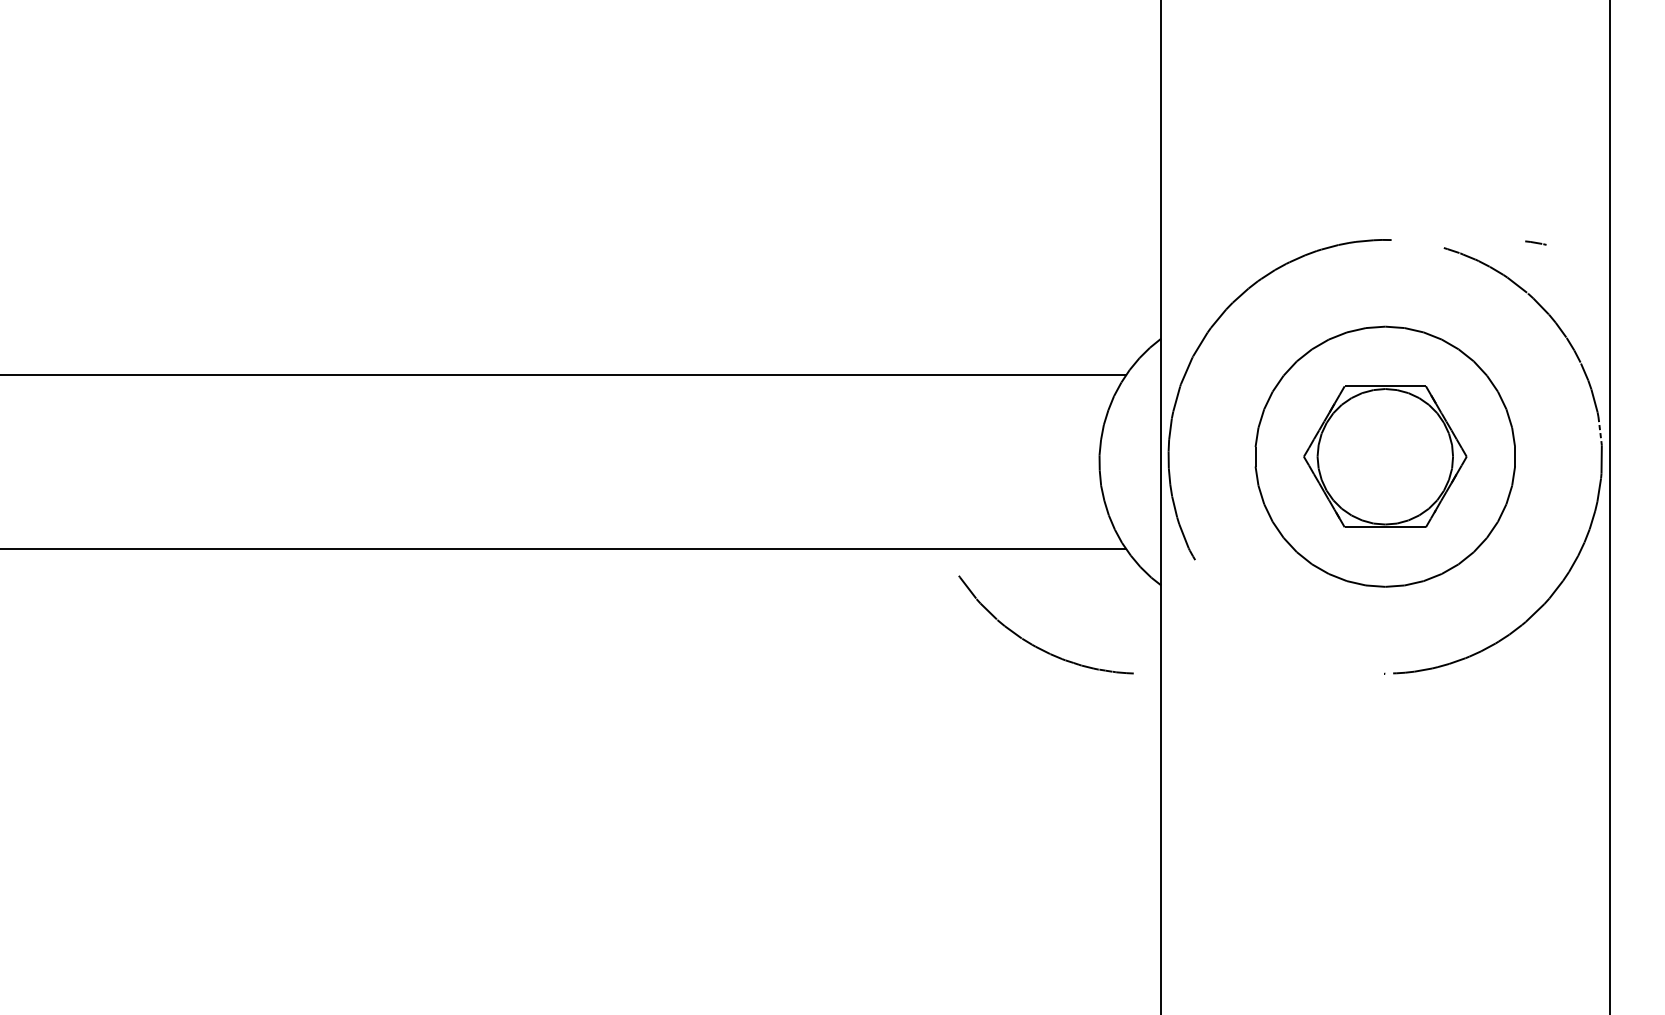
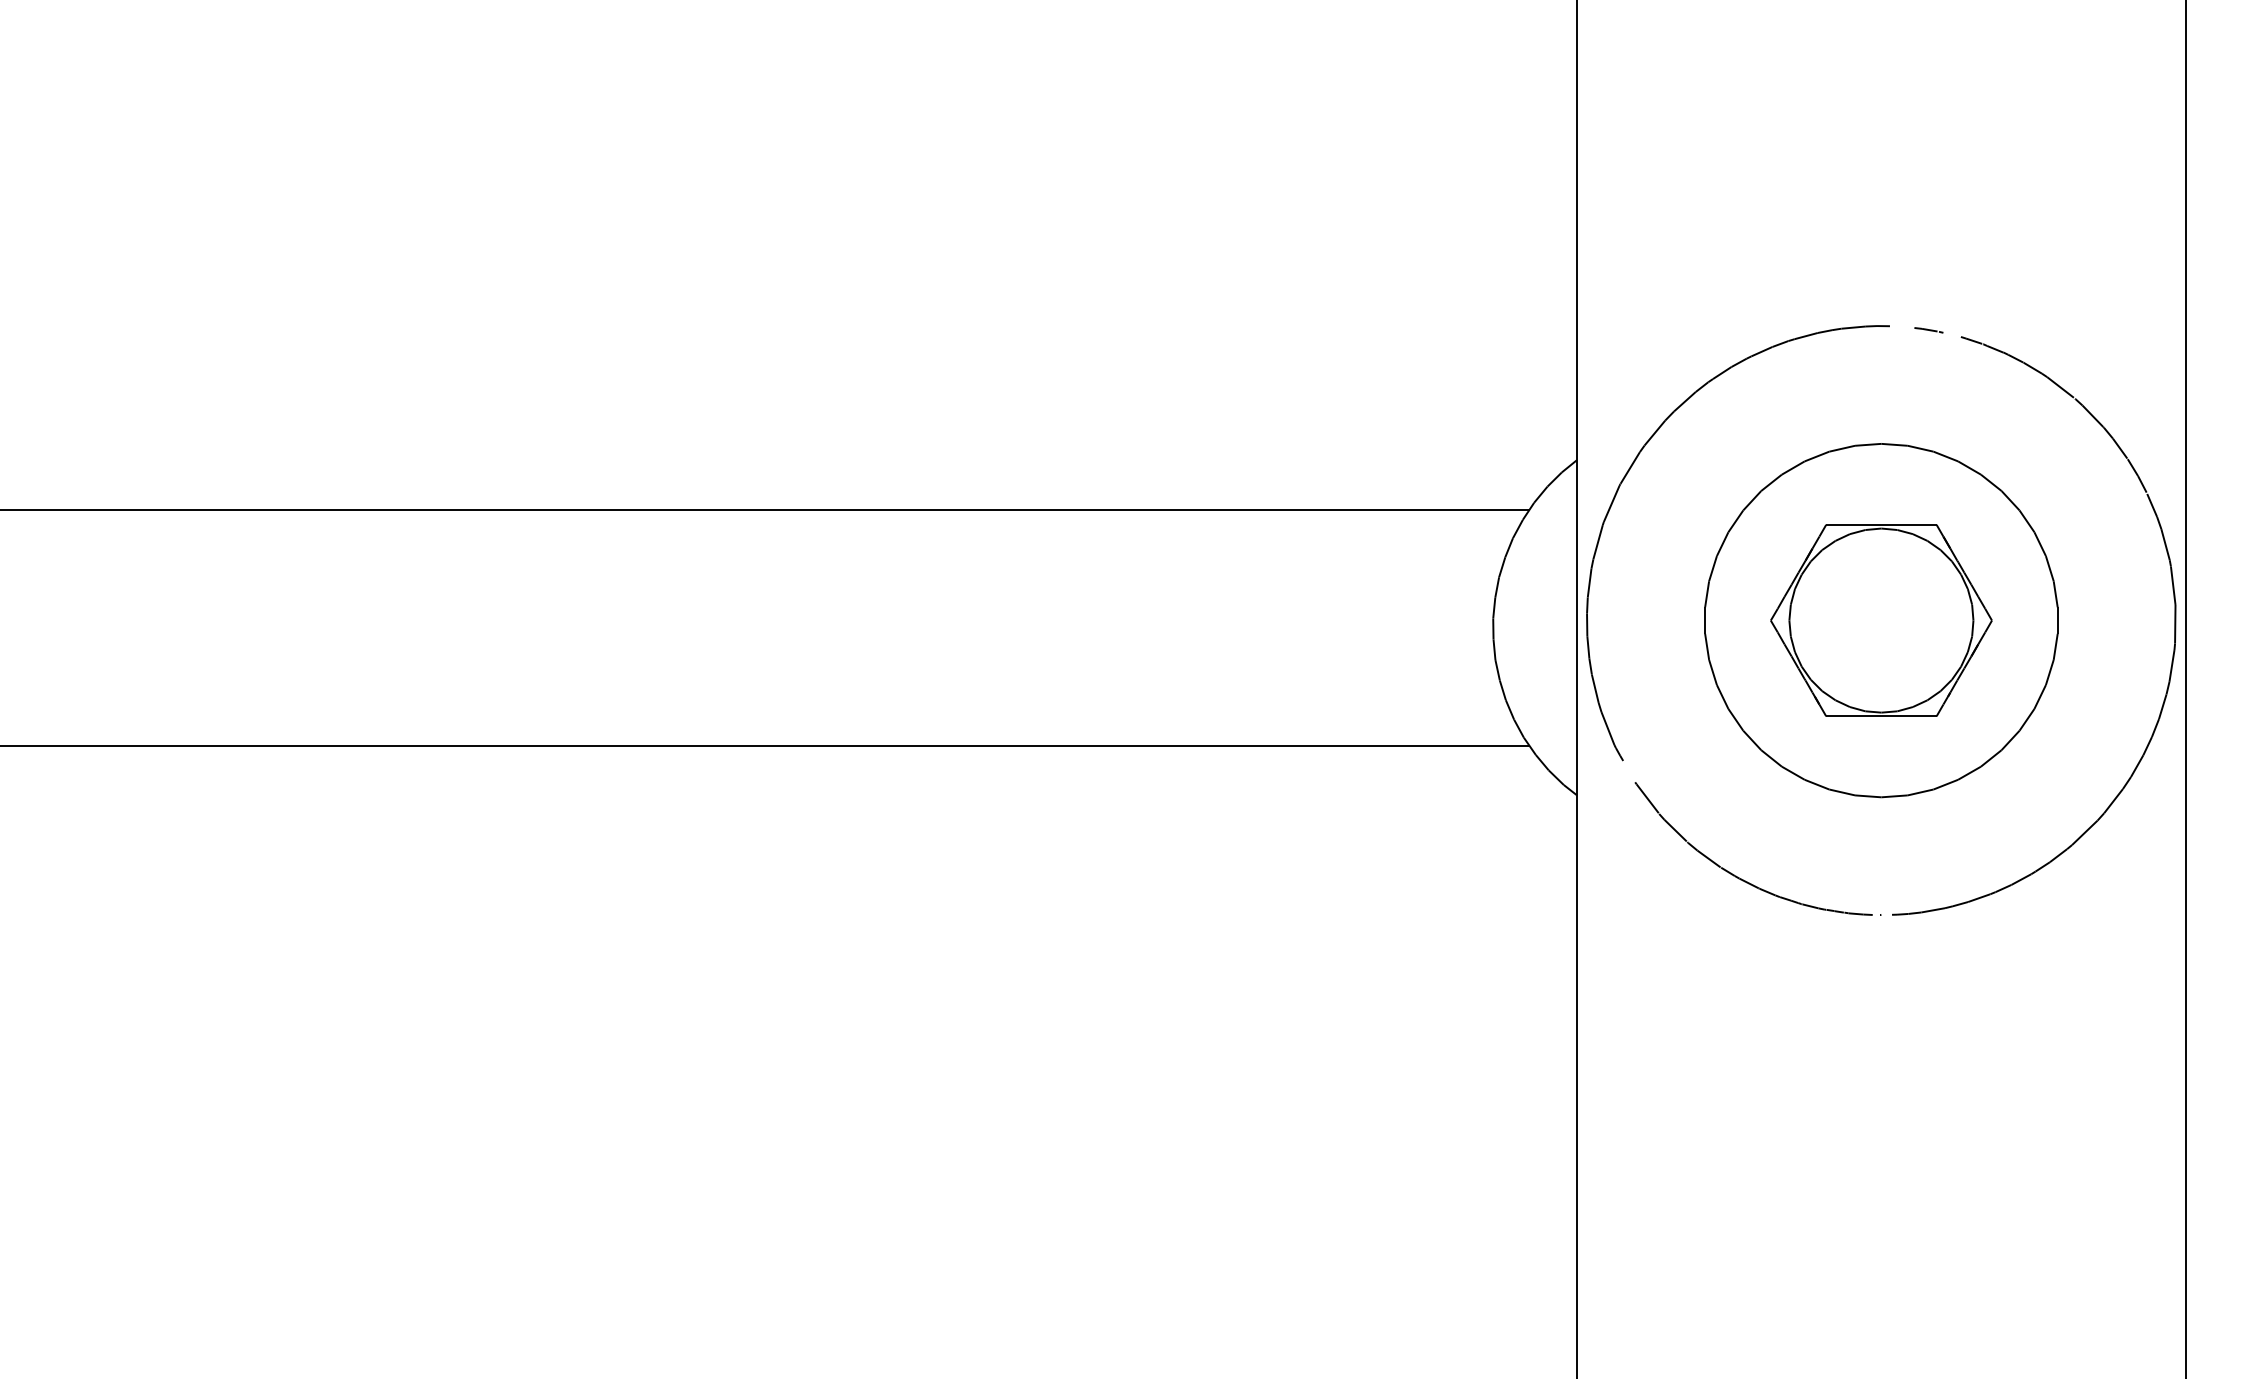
line: (1535, 243) -> (1928, 330), moved
line: (1600, 431) -> (2173, 586), dashed -> solid
part: (1033, 644) -> (1736, 875), moved

